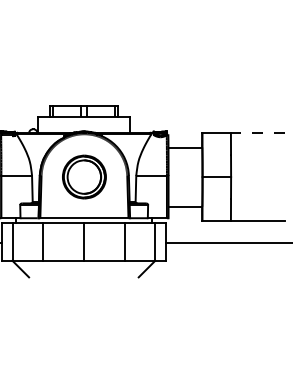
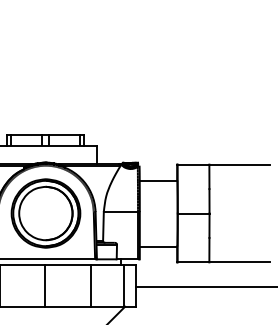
line: (257, 133) -> (238, 164), dashed -> solid
part: (84, 176) -> (46, 212), size x1.43

